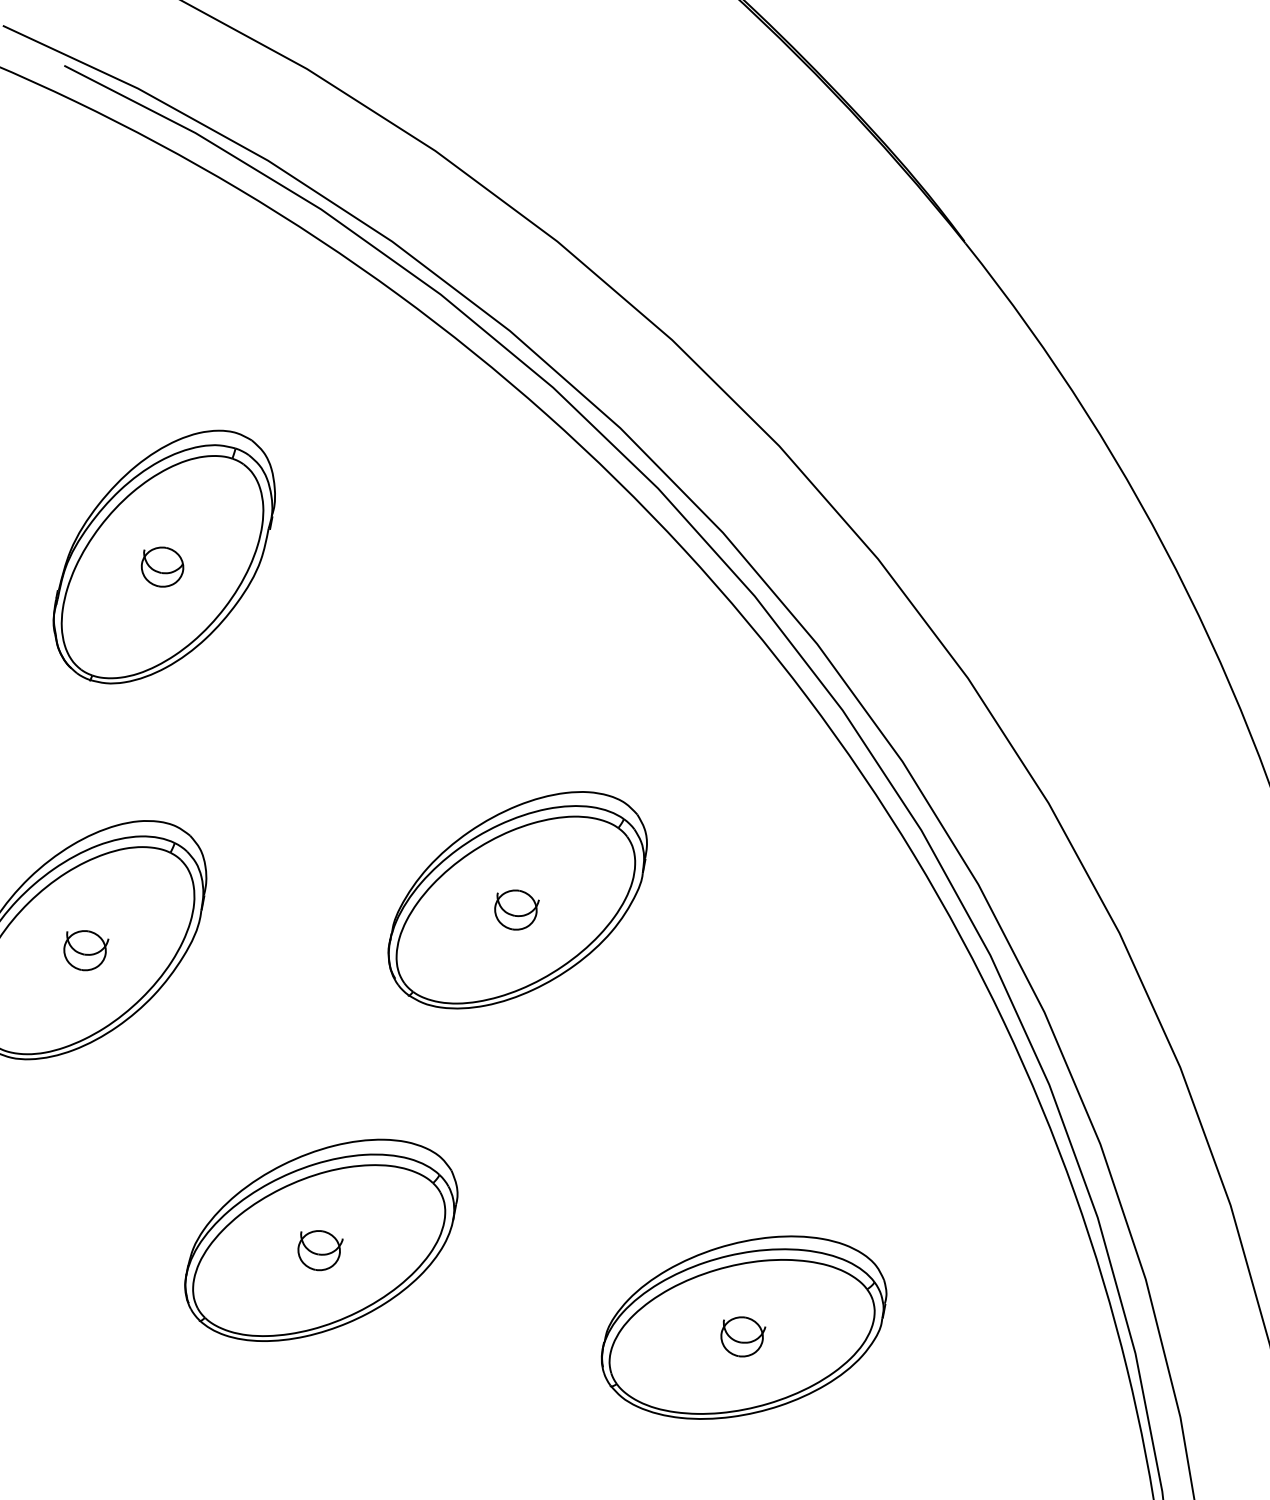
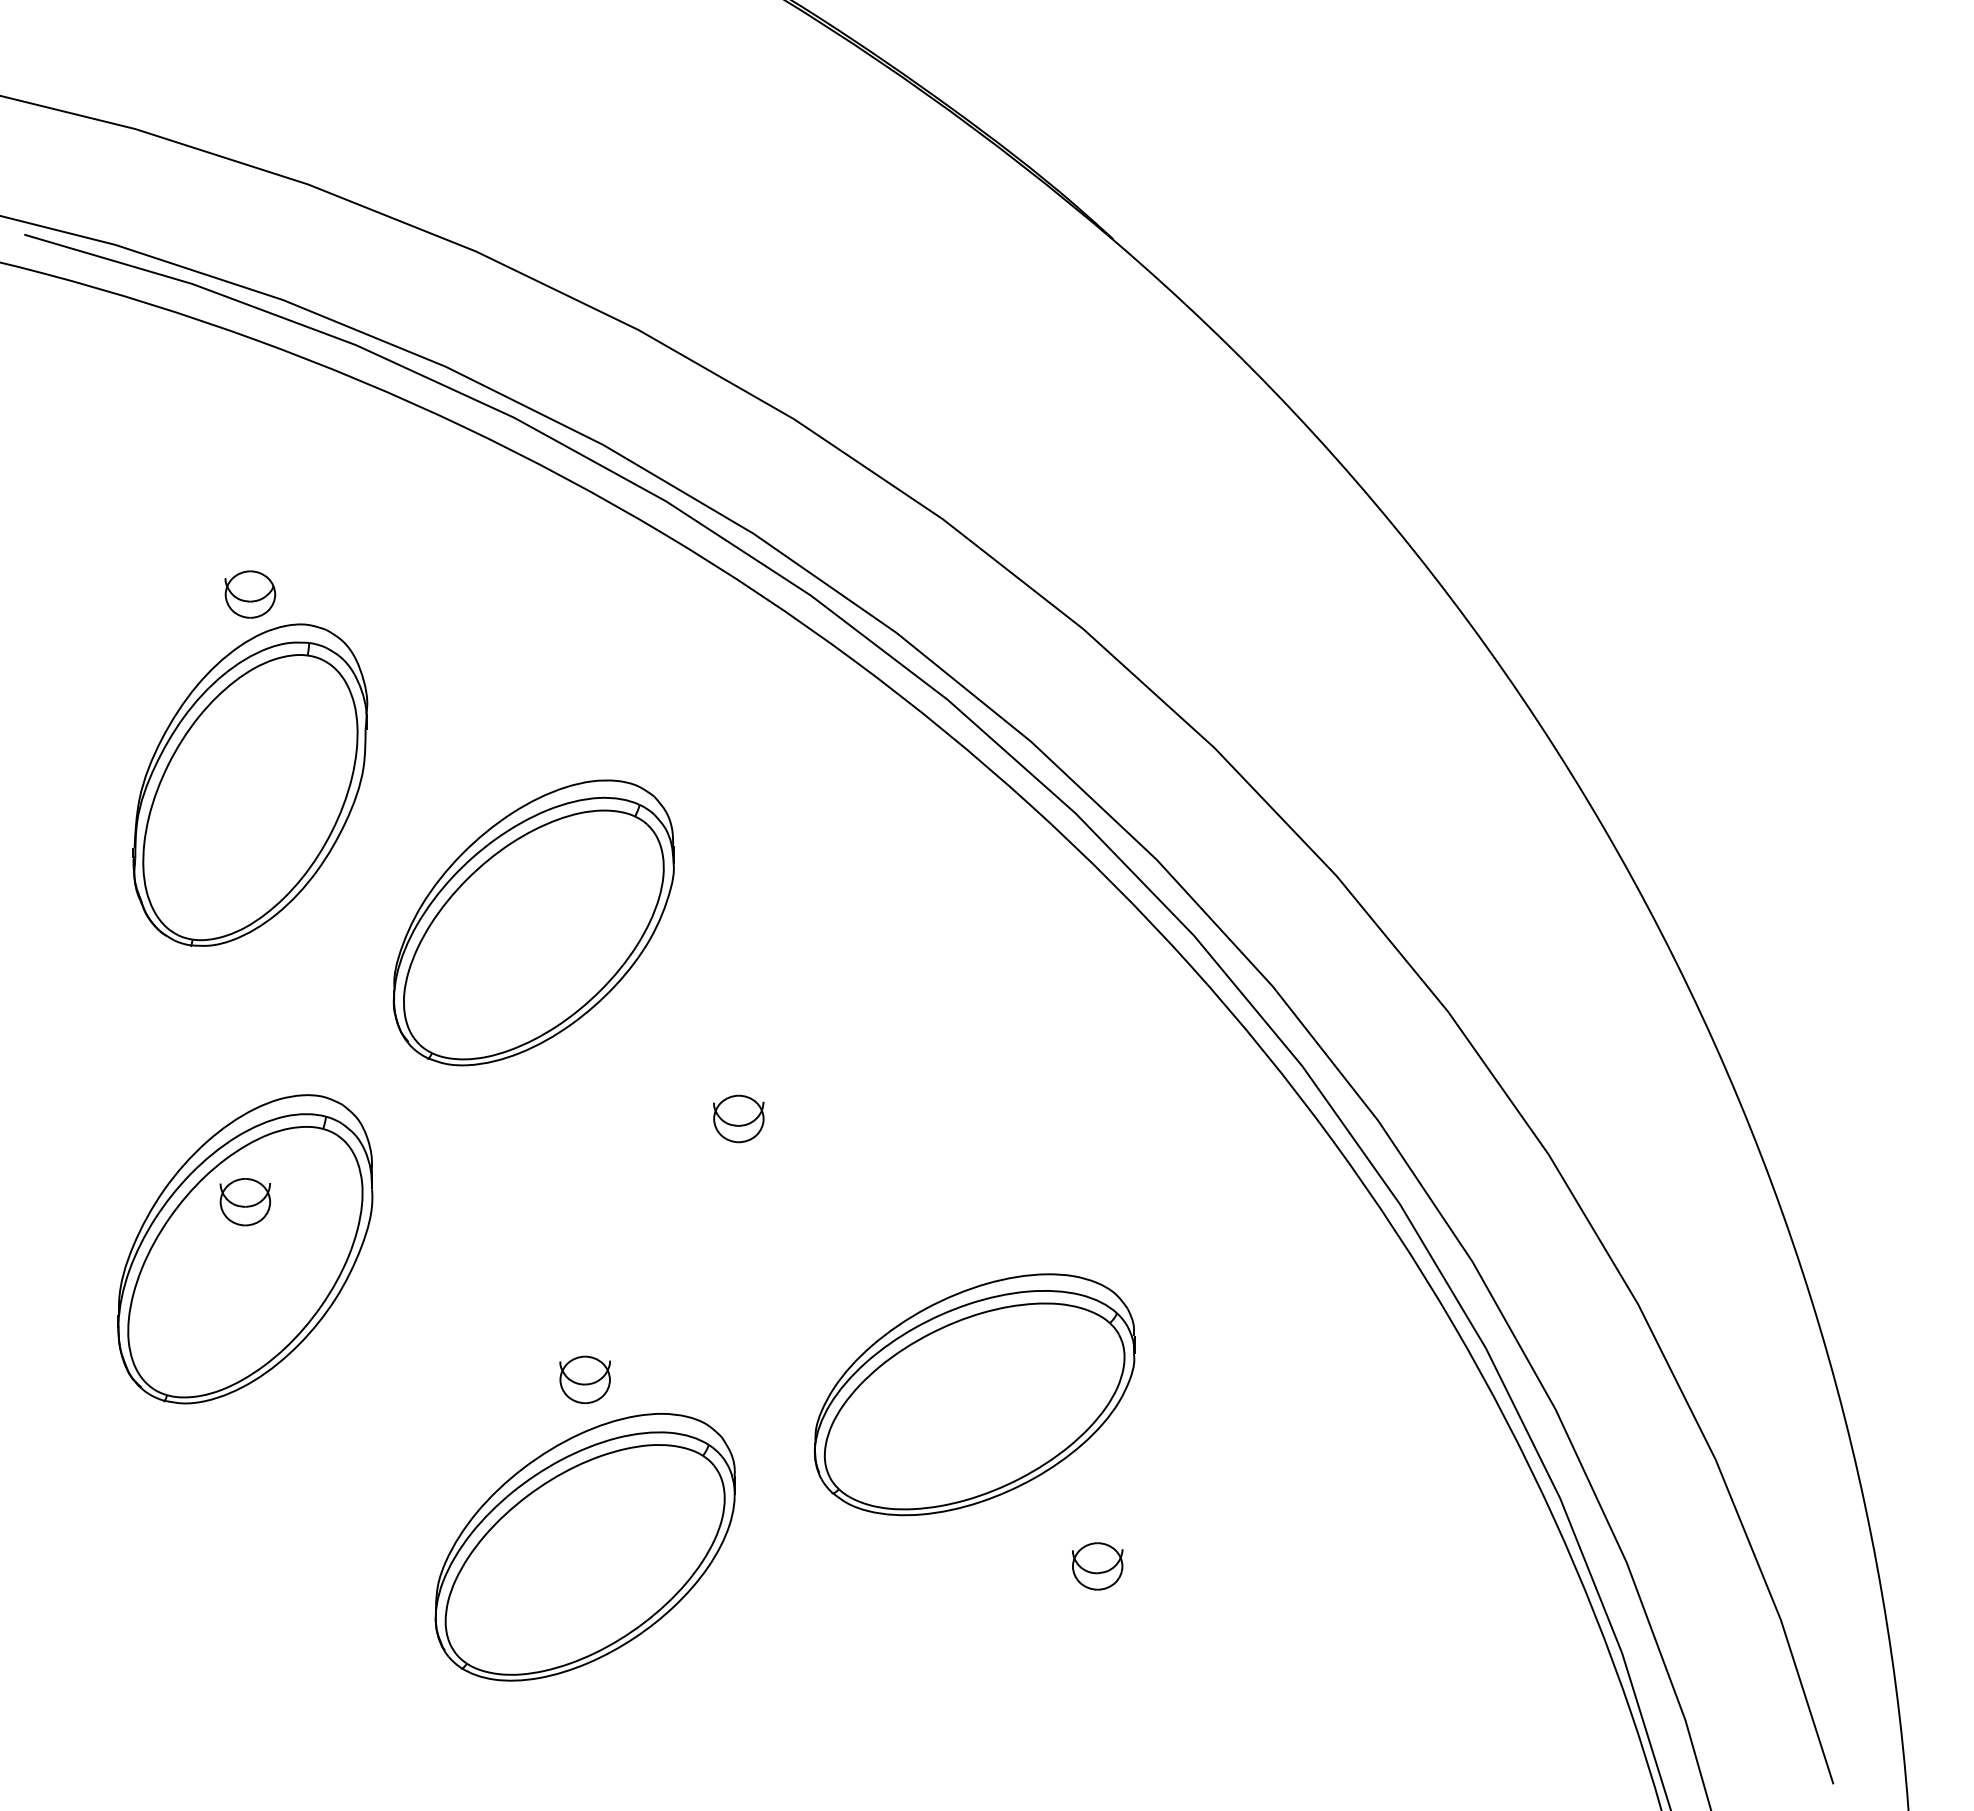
part: (162, 567) -> (250, 594), moved
part: (517, 899) -> (533, 922), moved
part: (85, 950) -> (245, 1202), moved
part: (318, 1250) -> (584, 1379), moved
part: (743, 1326) -> (974, 1394), moved

